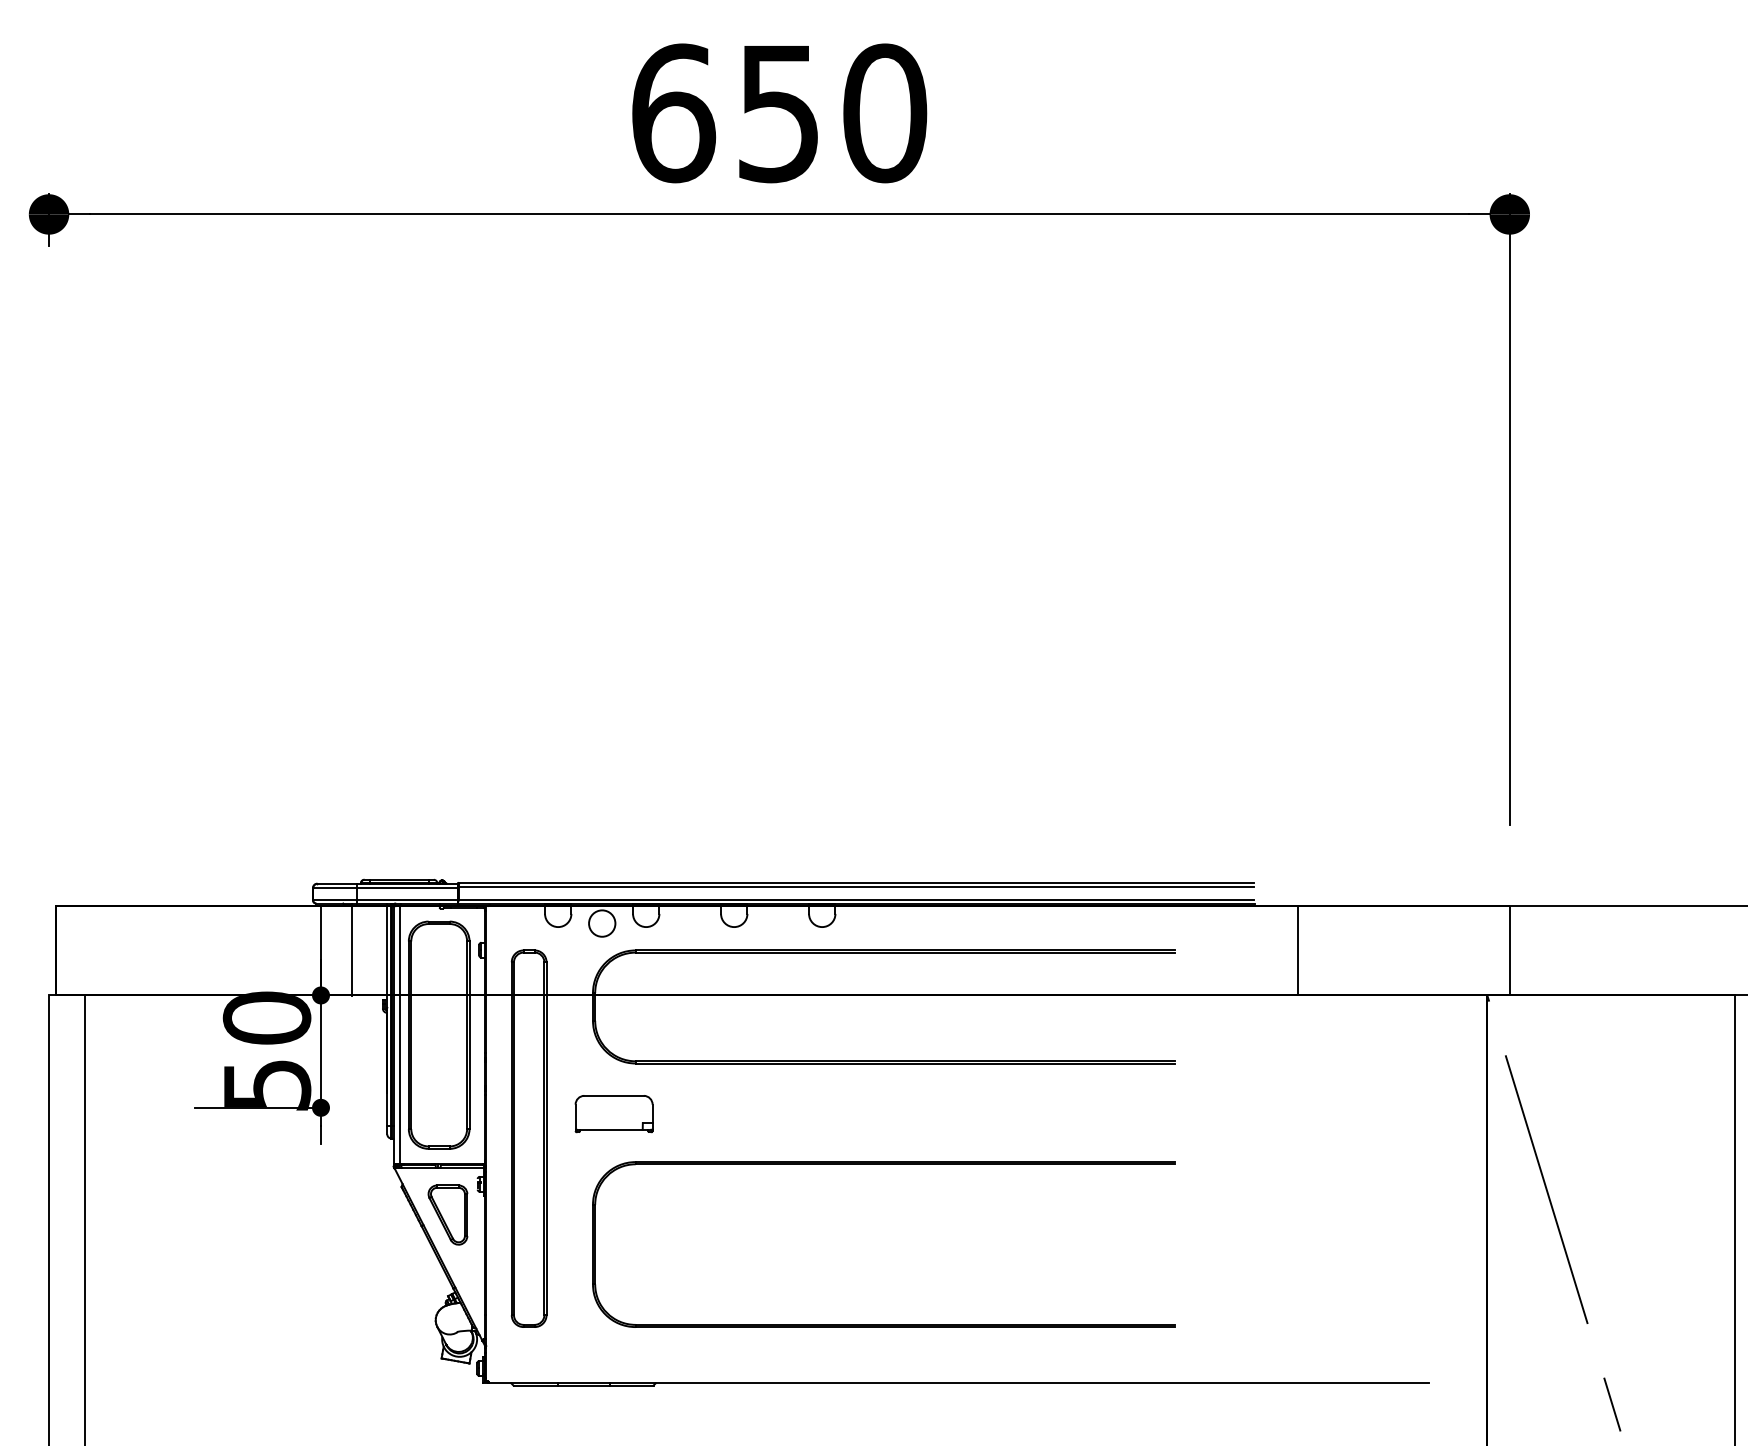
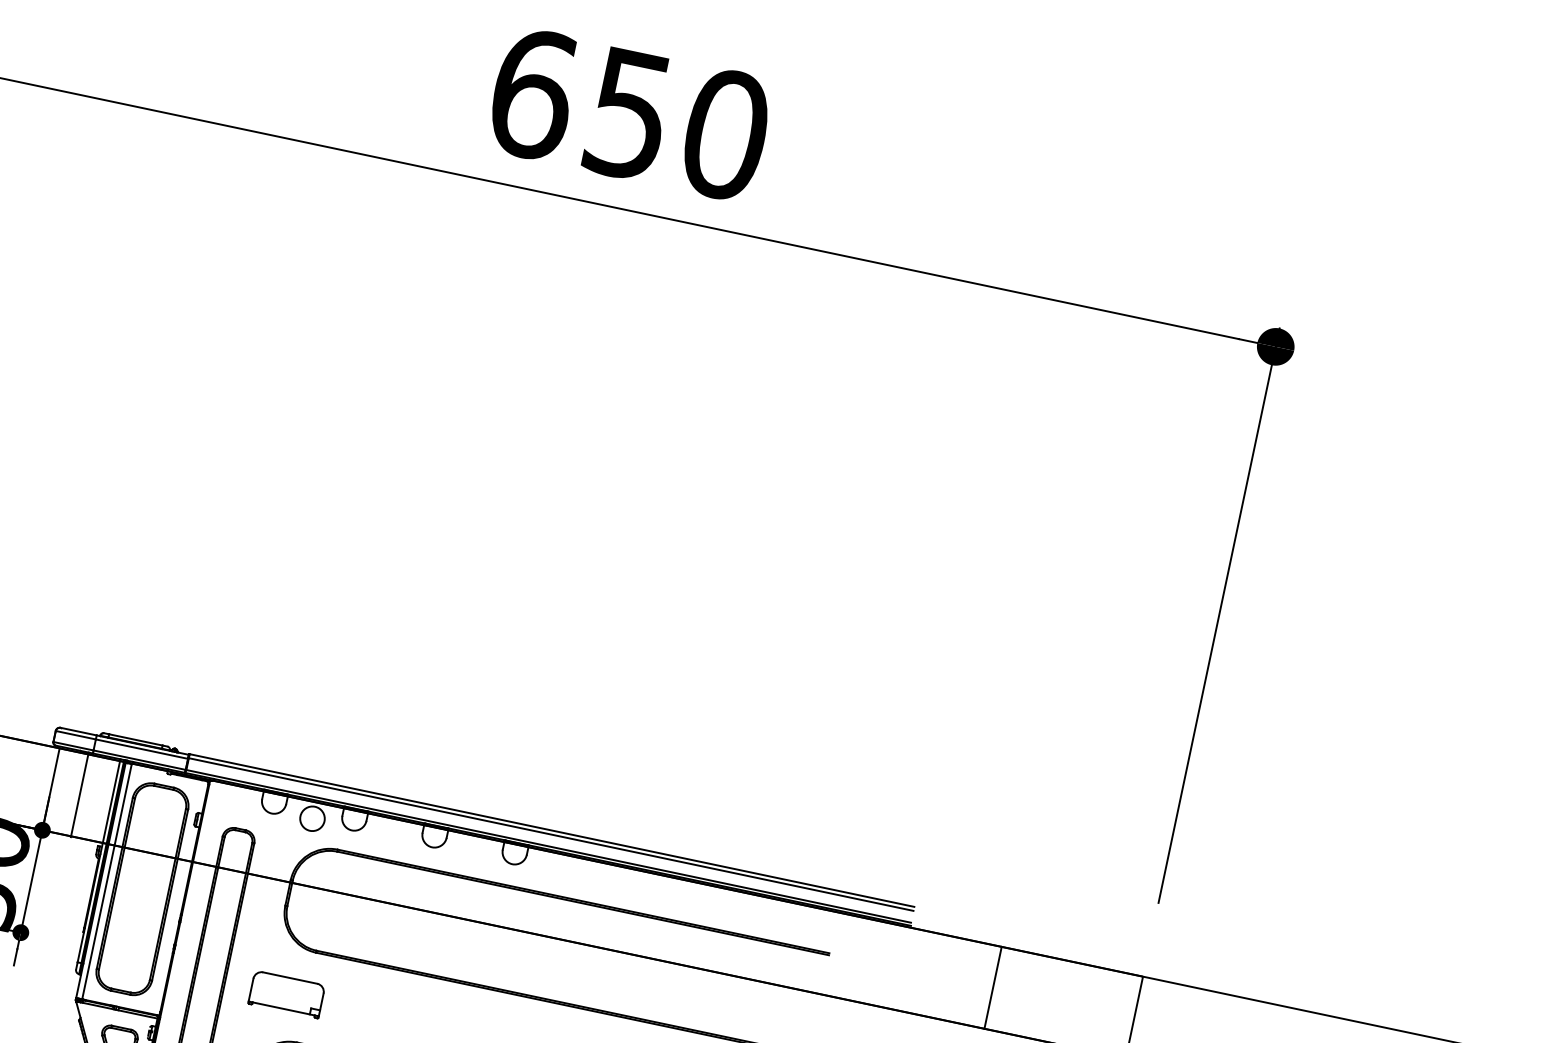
line: (1297, 950) -> (992, 987), moved

